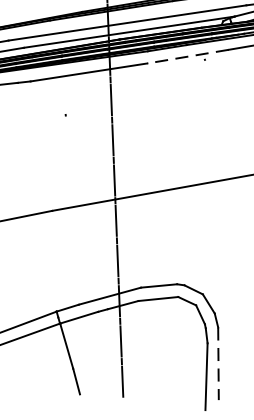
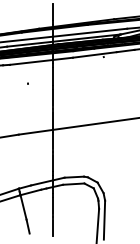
line: (187, 57) -> (94, 55), dashed -> solid
line: (218, 364) -> (104, 220), dashed -> solid

